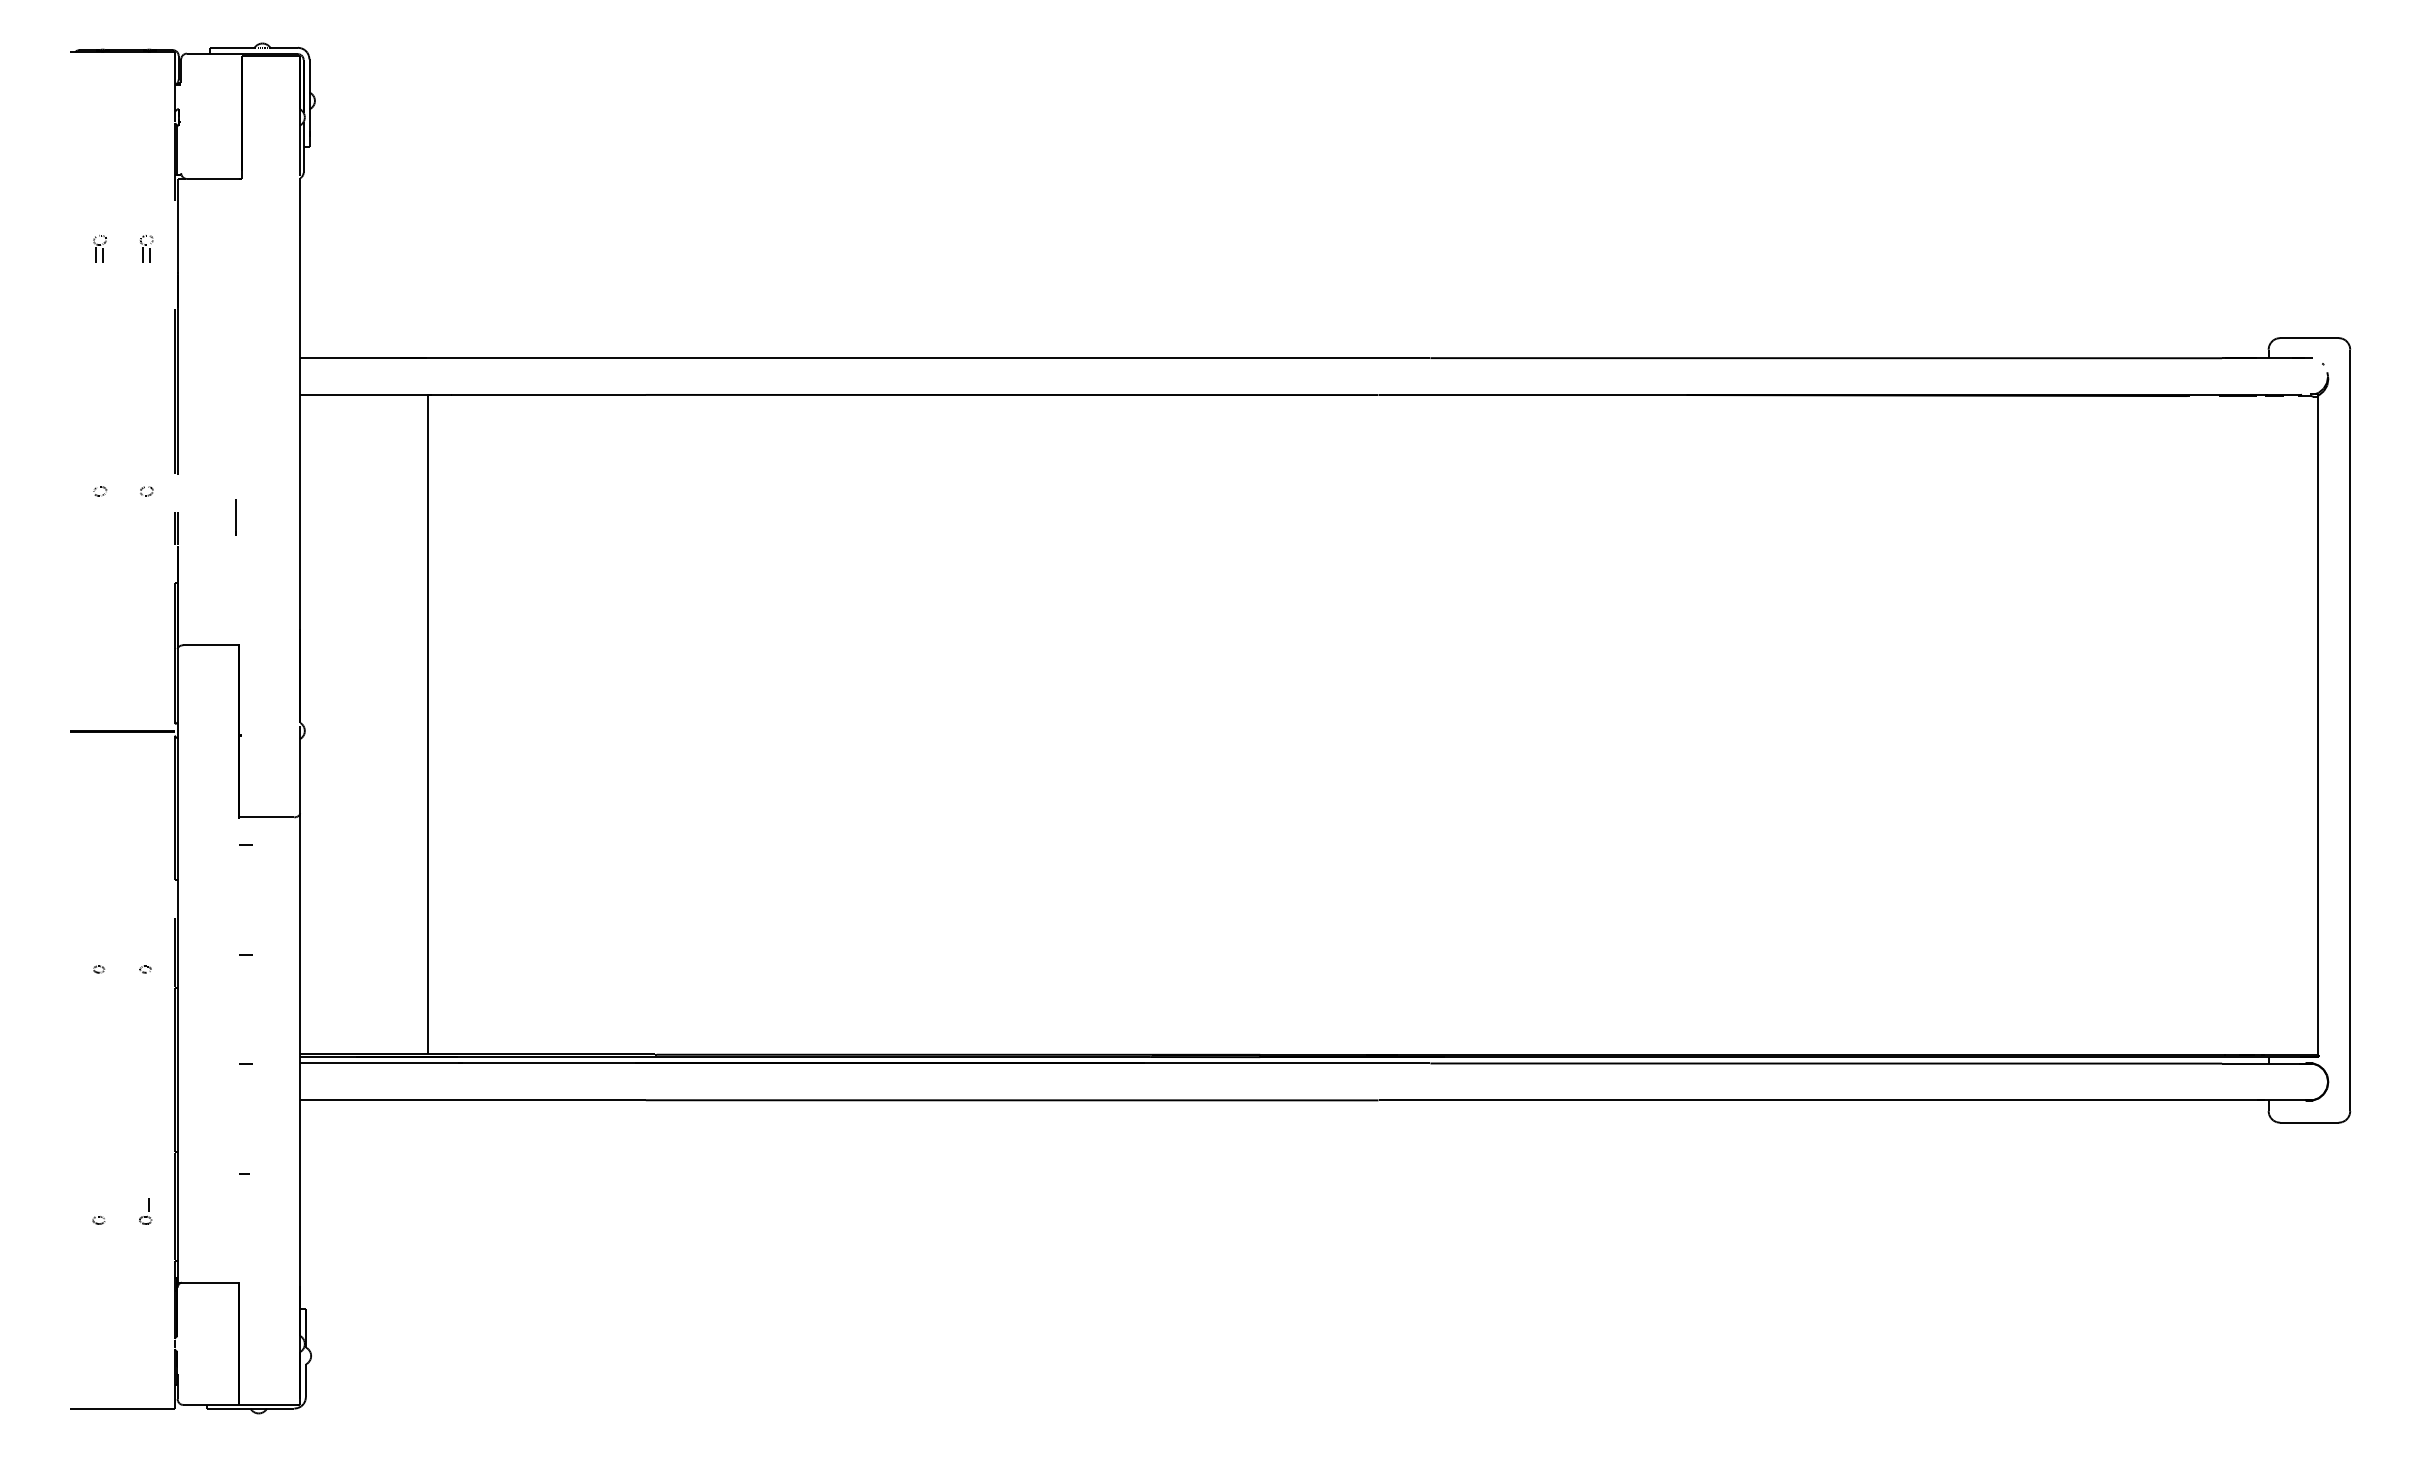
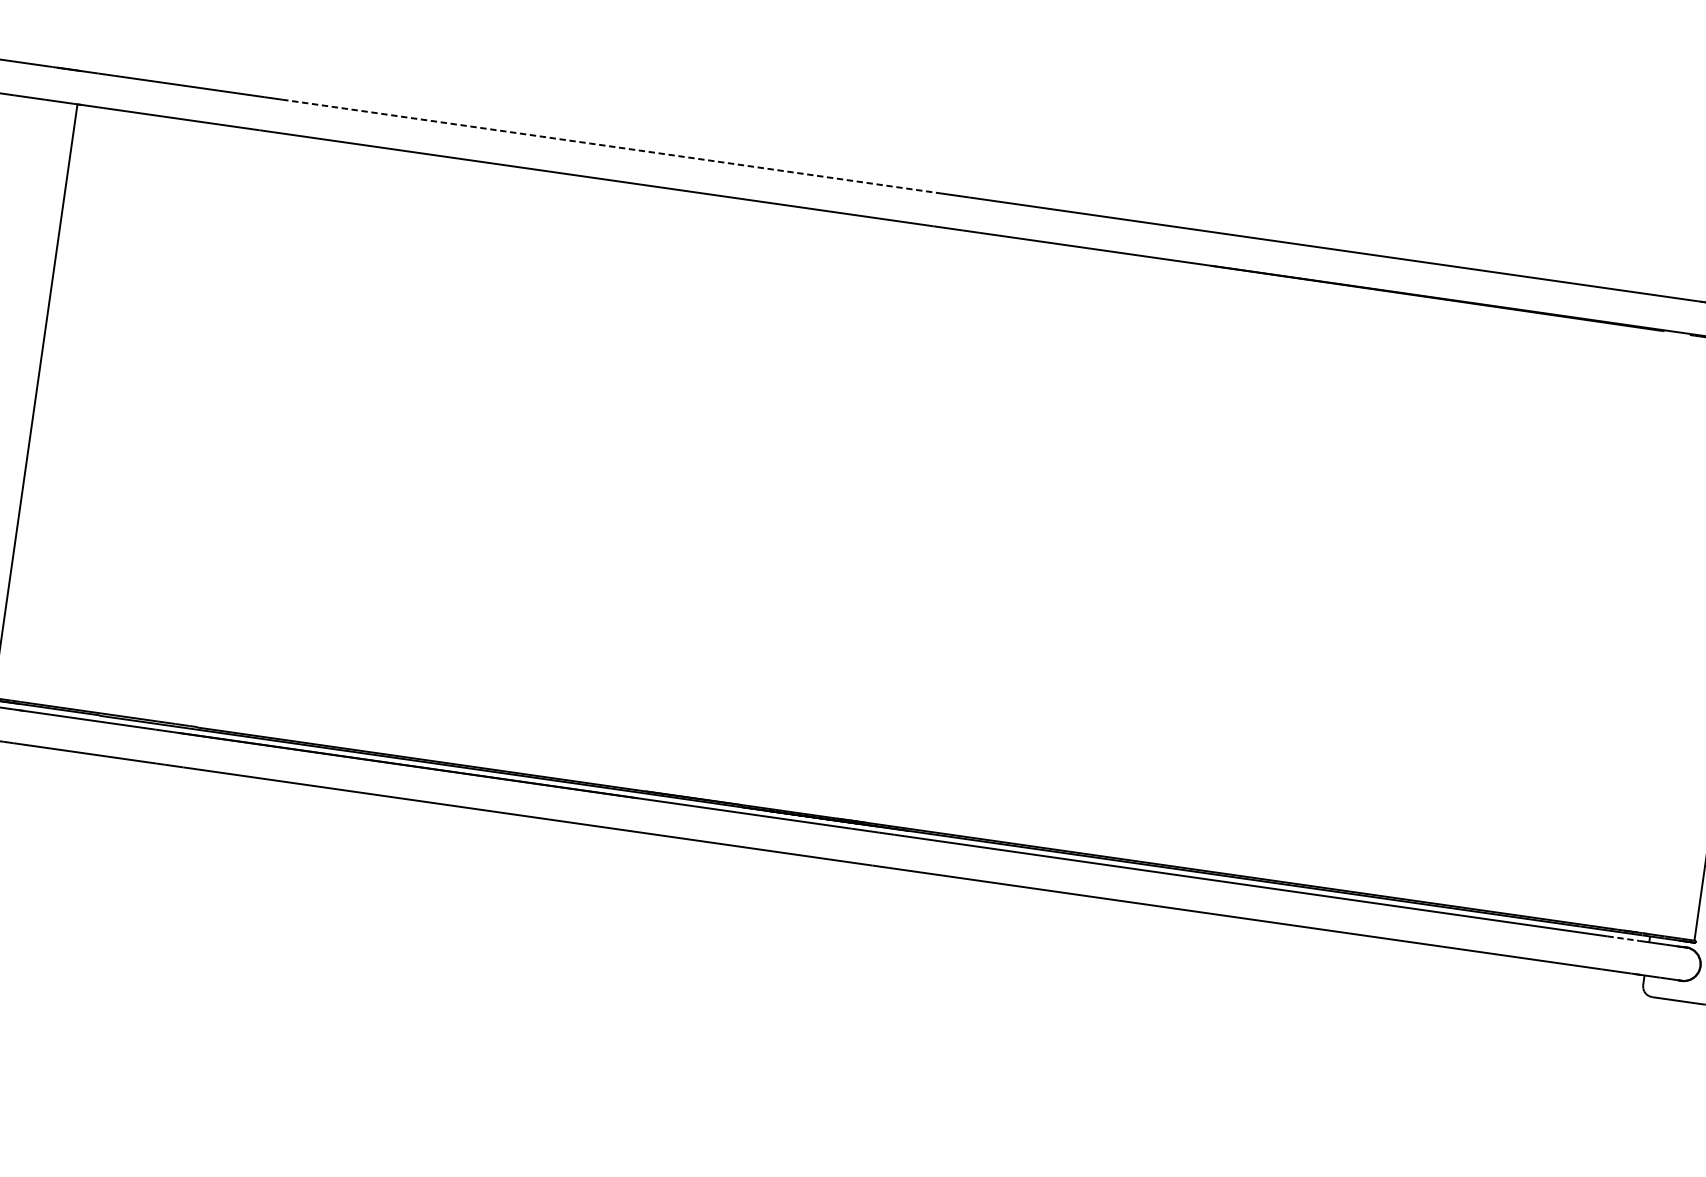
line: (1016, 358) -> (612, 146), solid -> dashed
line: (2239, 1063) -> (1623, 938), solid -> dashed

